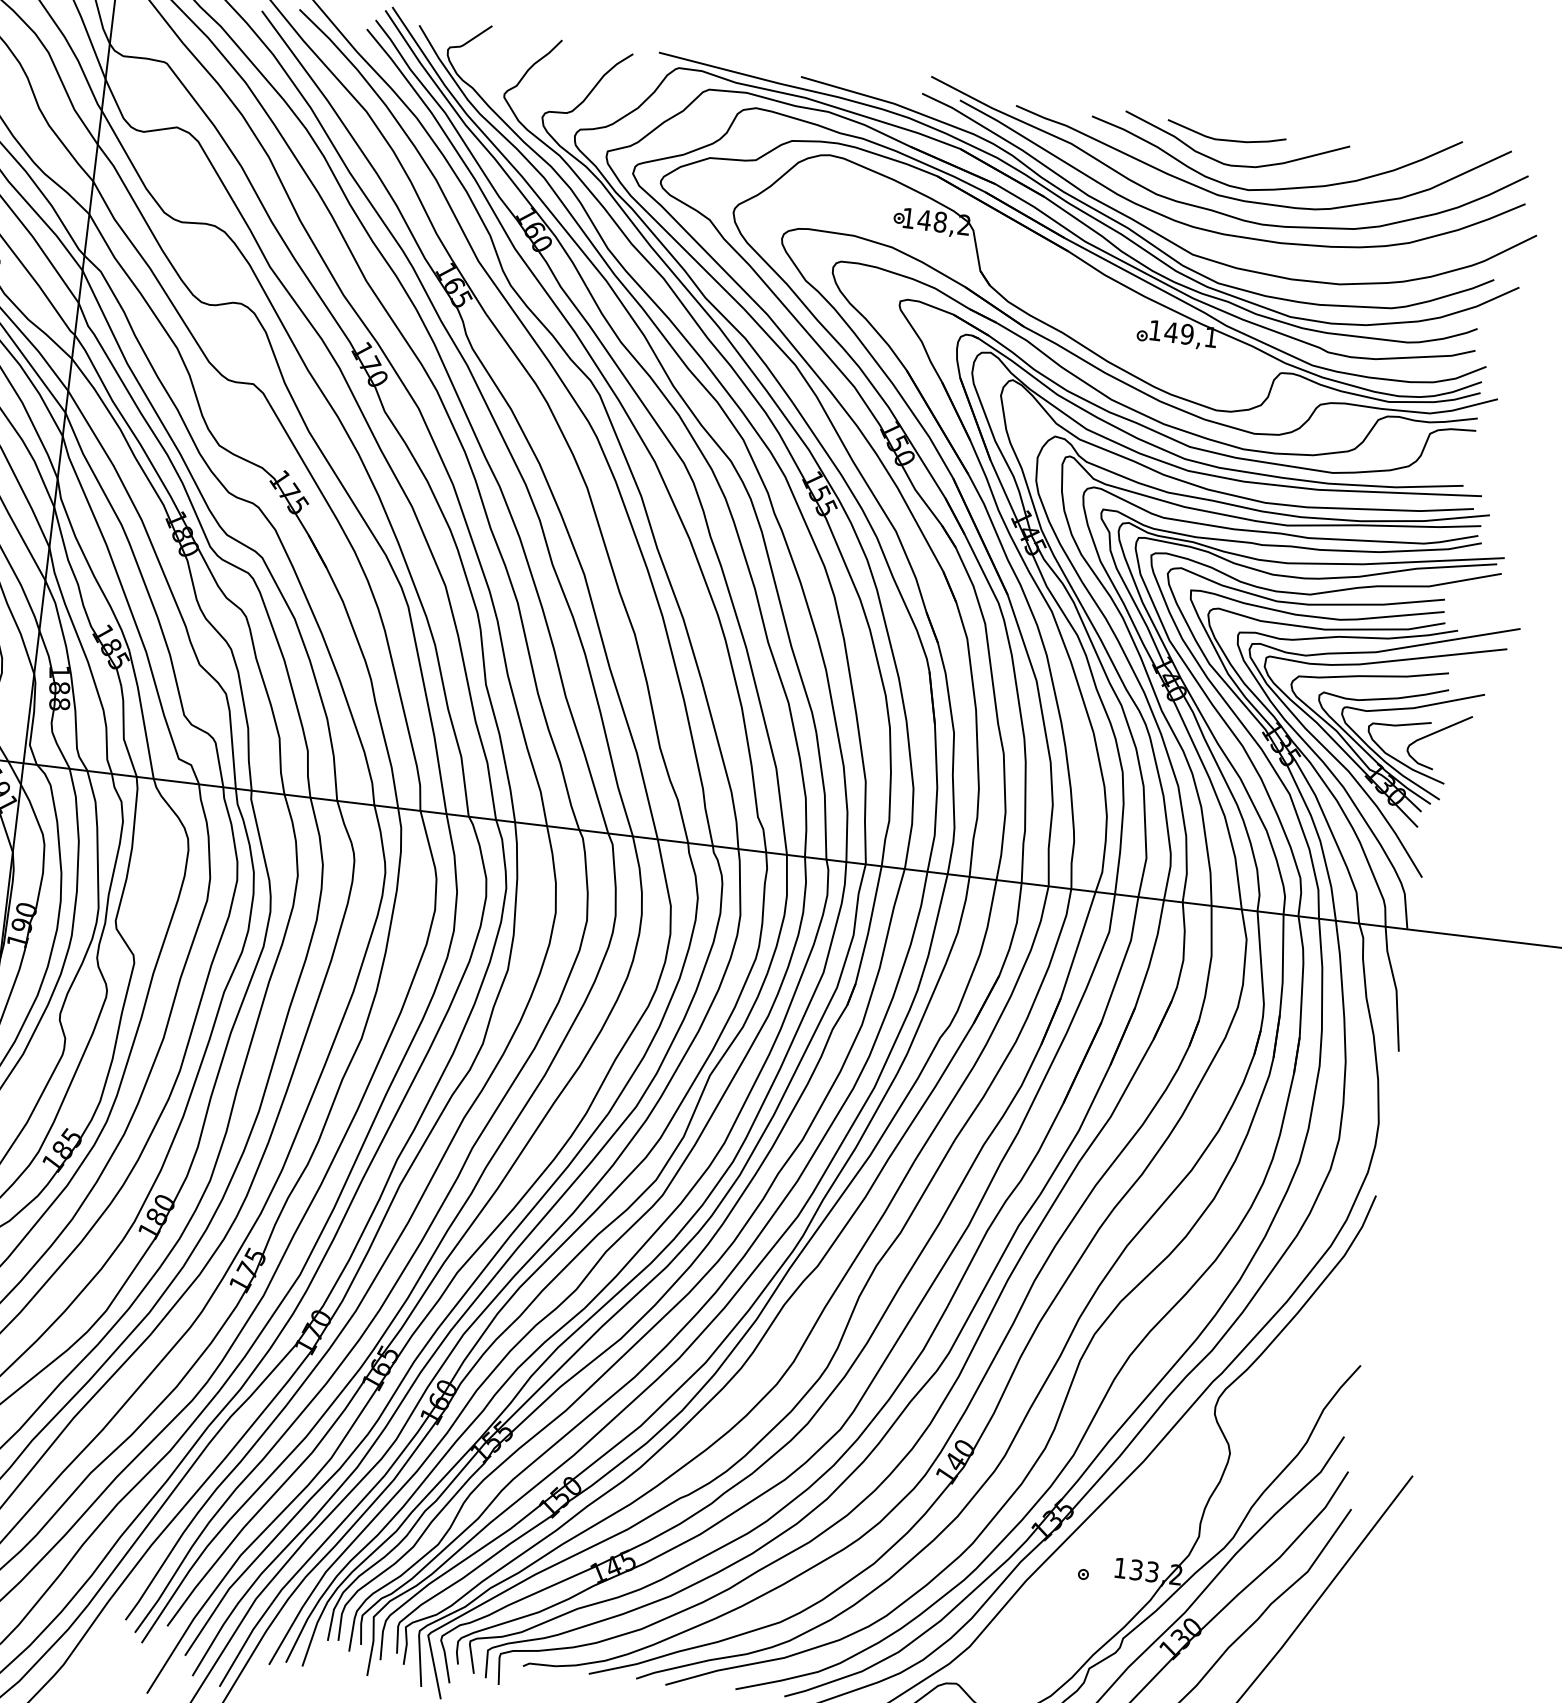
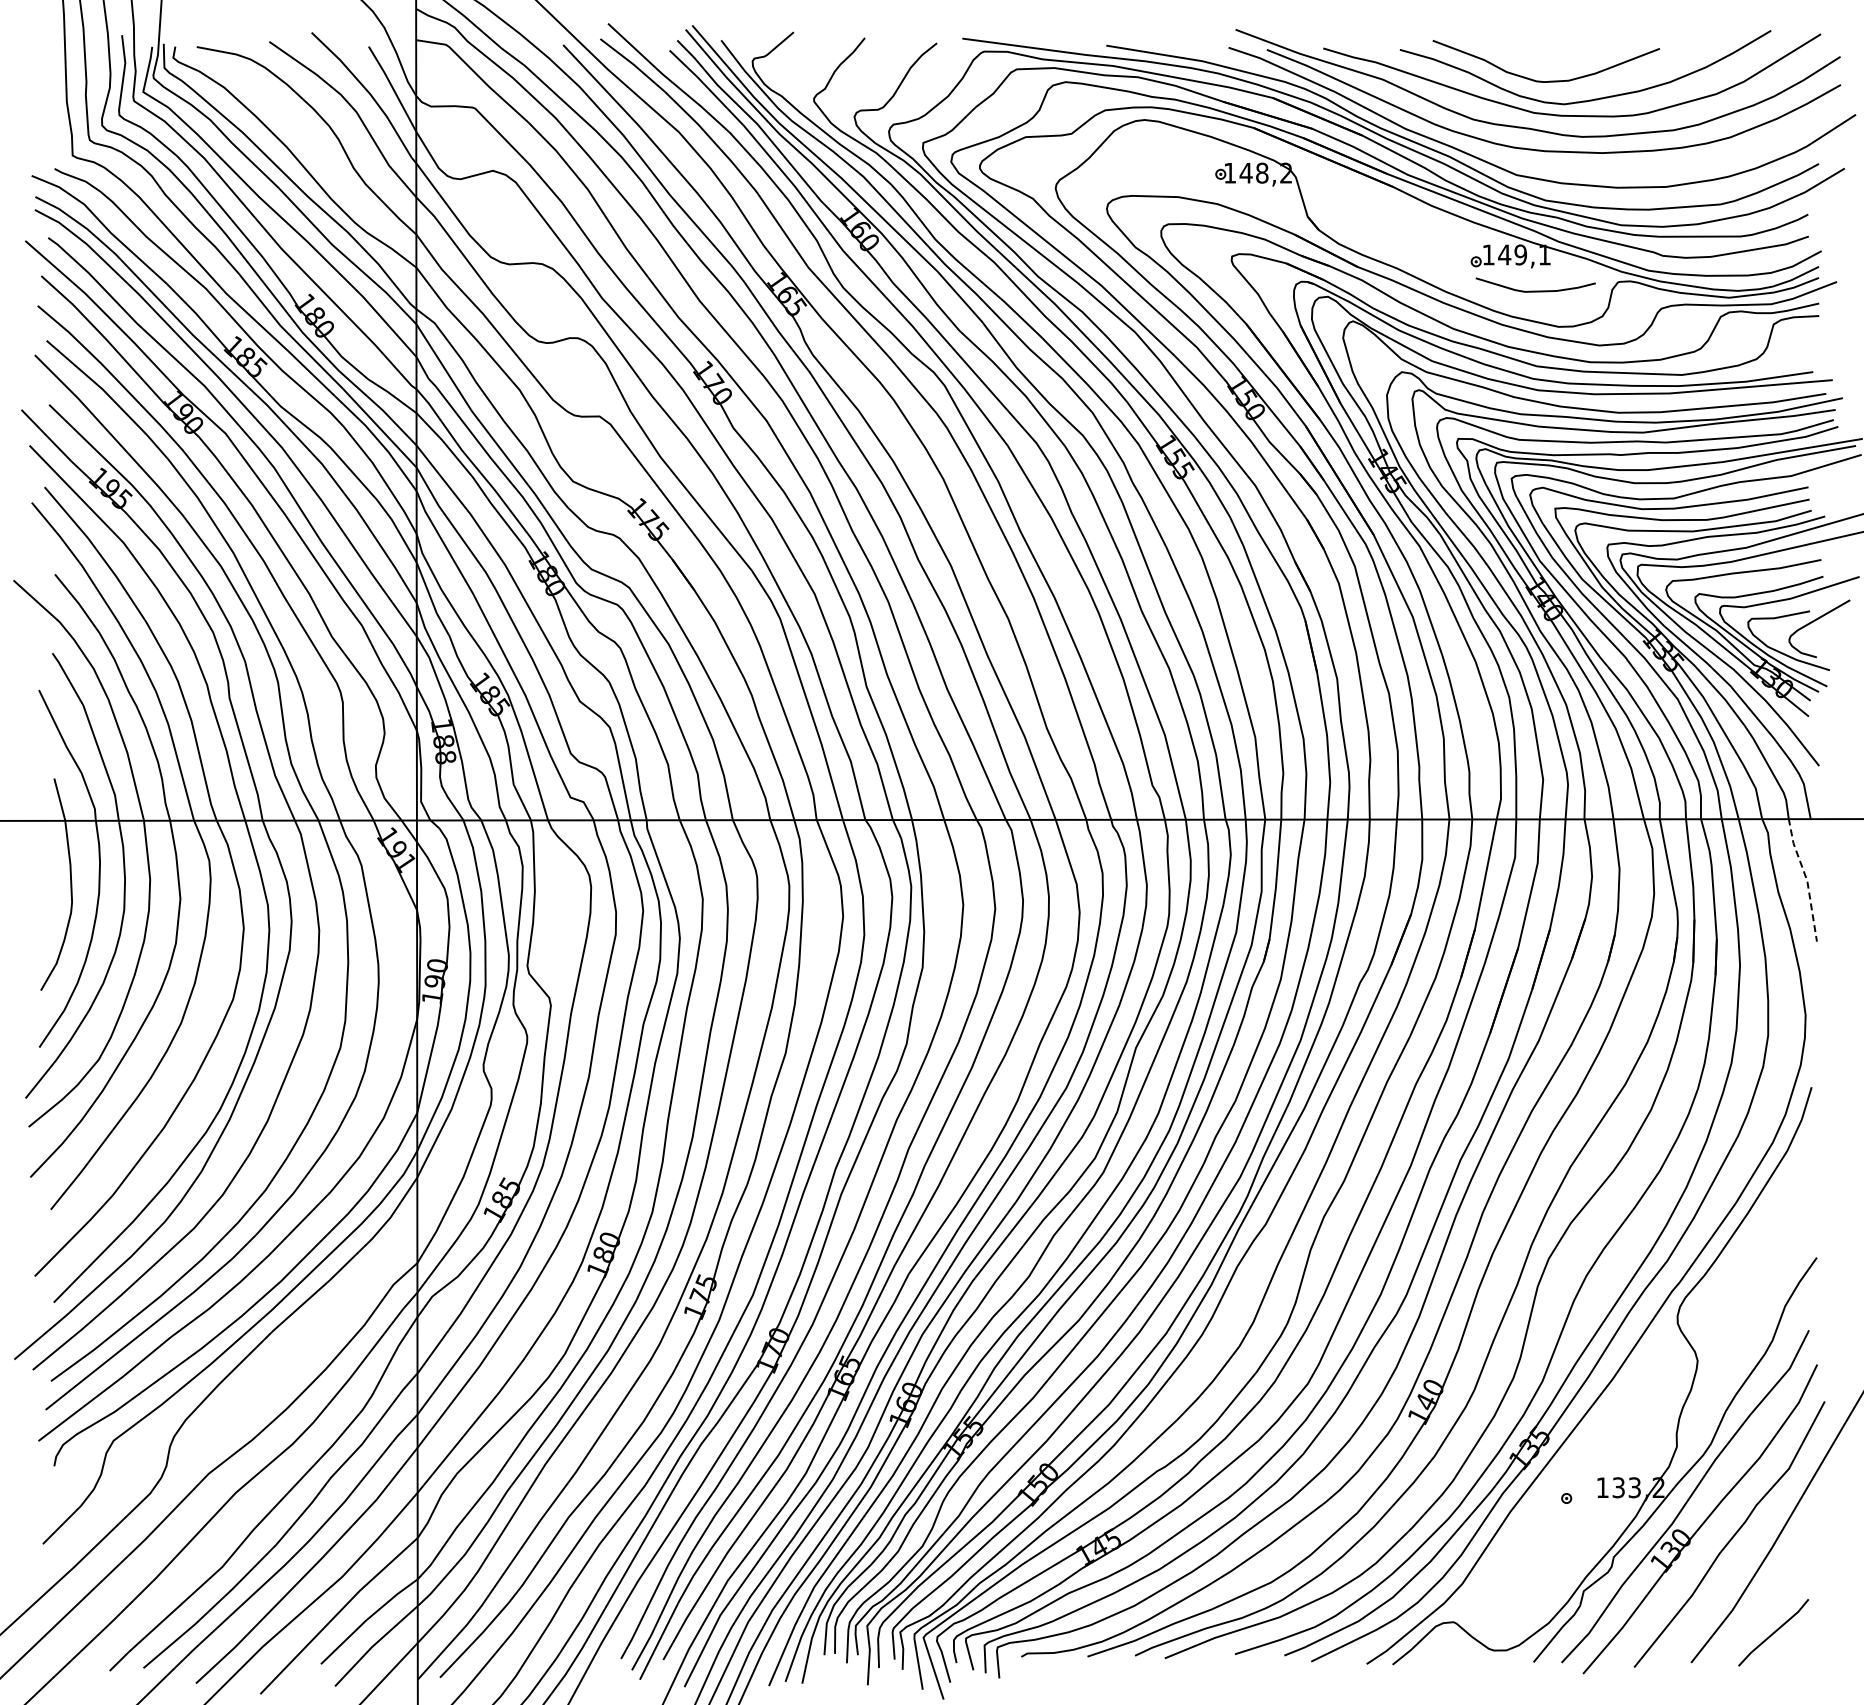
curve: (1225, 139) -> (1535, 290), moved
line: (1395, 988) -> (1806, 879), solid -> dashed

